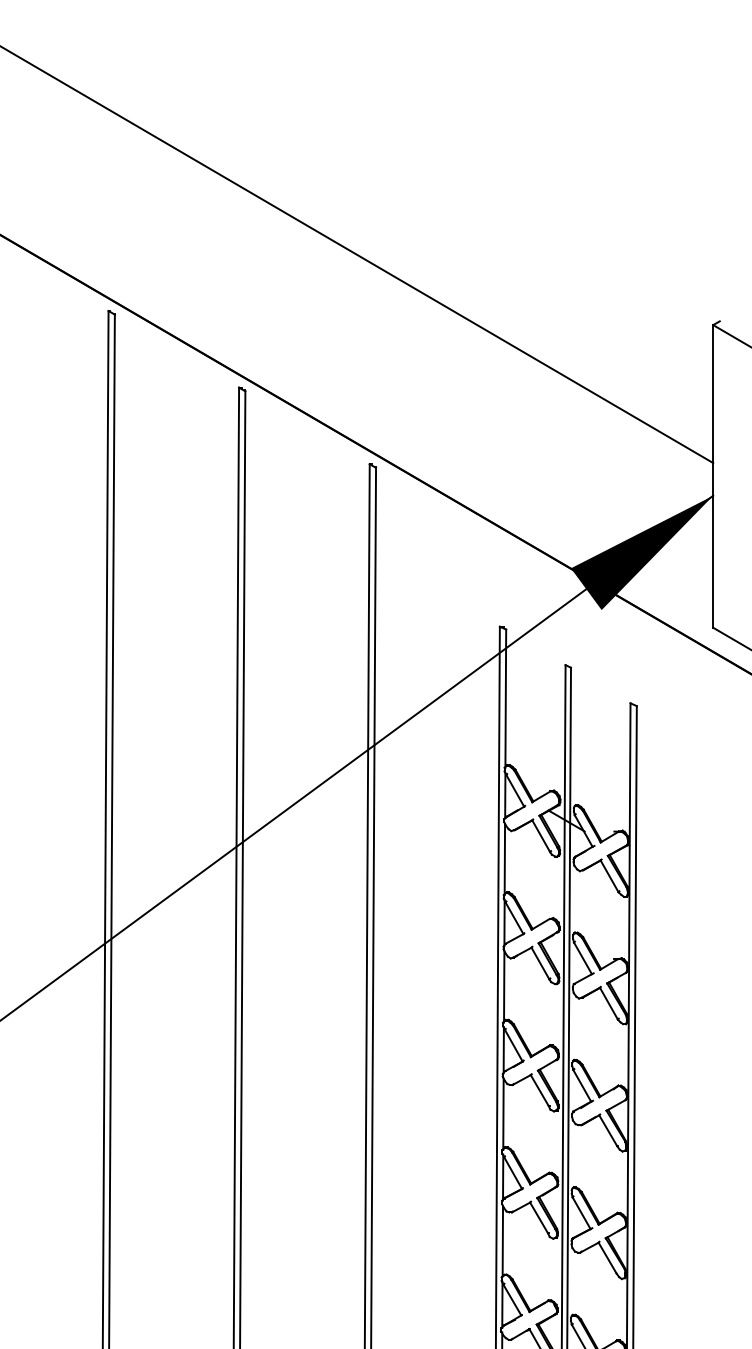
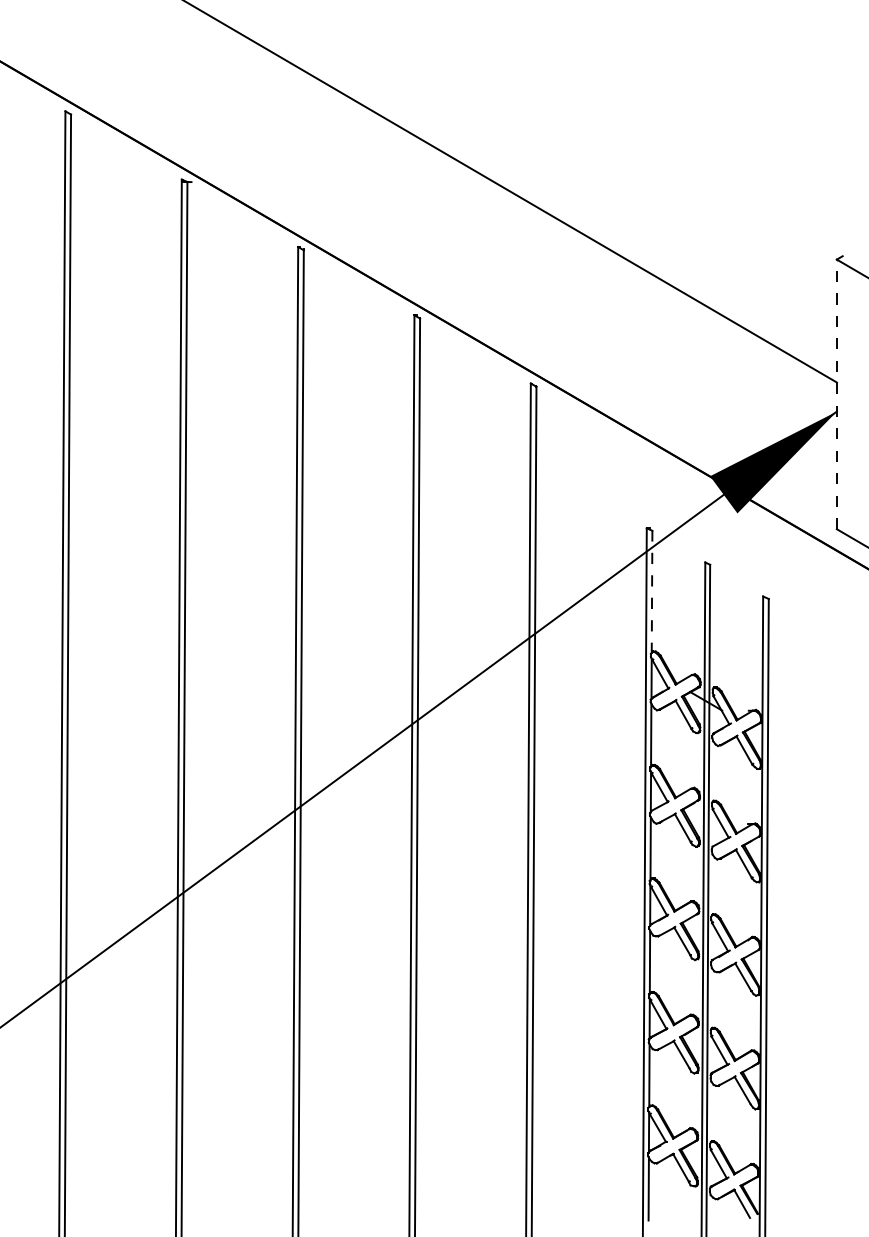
line: (712, 476) -> (836, 394), solid -> dashed
line: (506, 698) -> (652, 592), solid -> dashed

